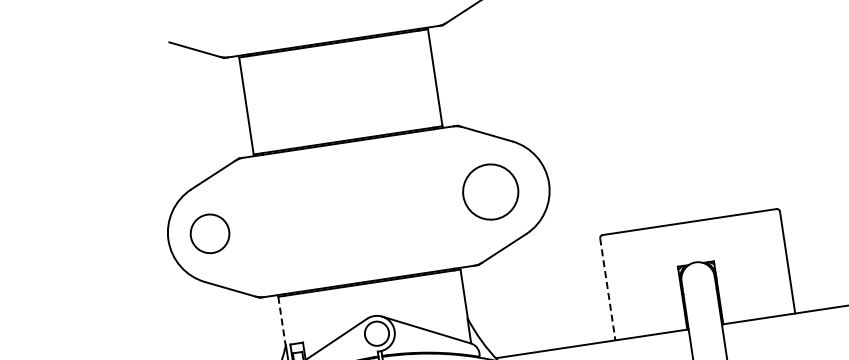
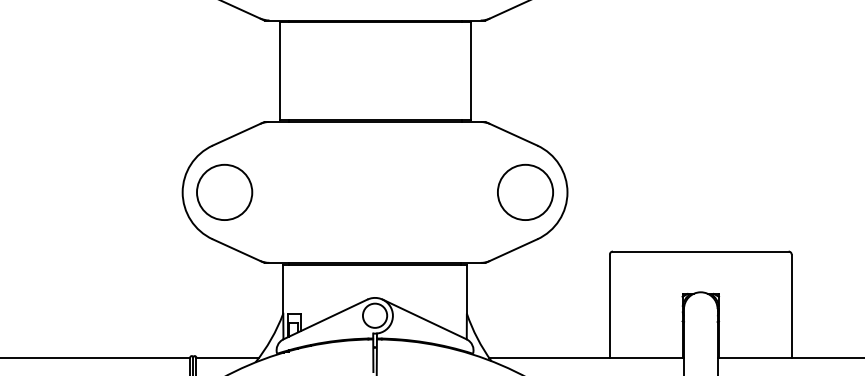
circle: (490, 191) -> (525, 191), moved
circle: (209, 233) -> (224, 191), size x1.43
line: (607, 289) -> (609, 306), dashed -> solid
line: (281, 321) -> (282, 289), dashed -> solid

